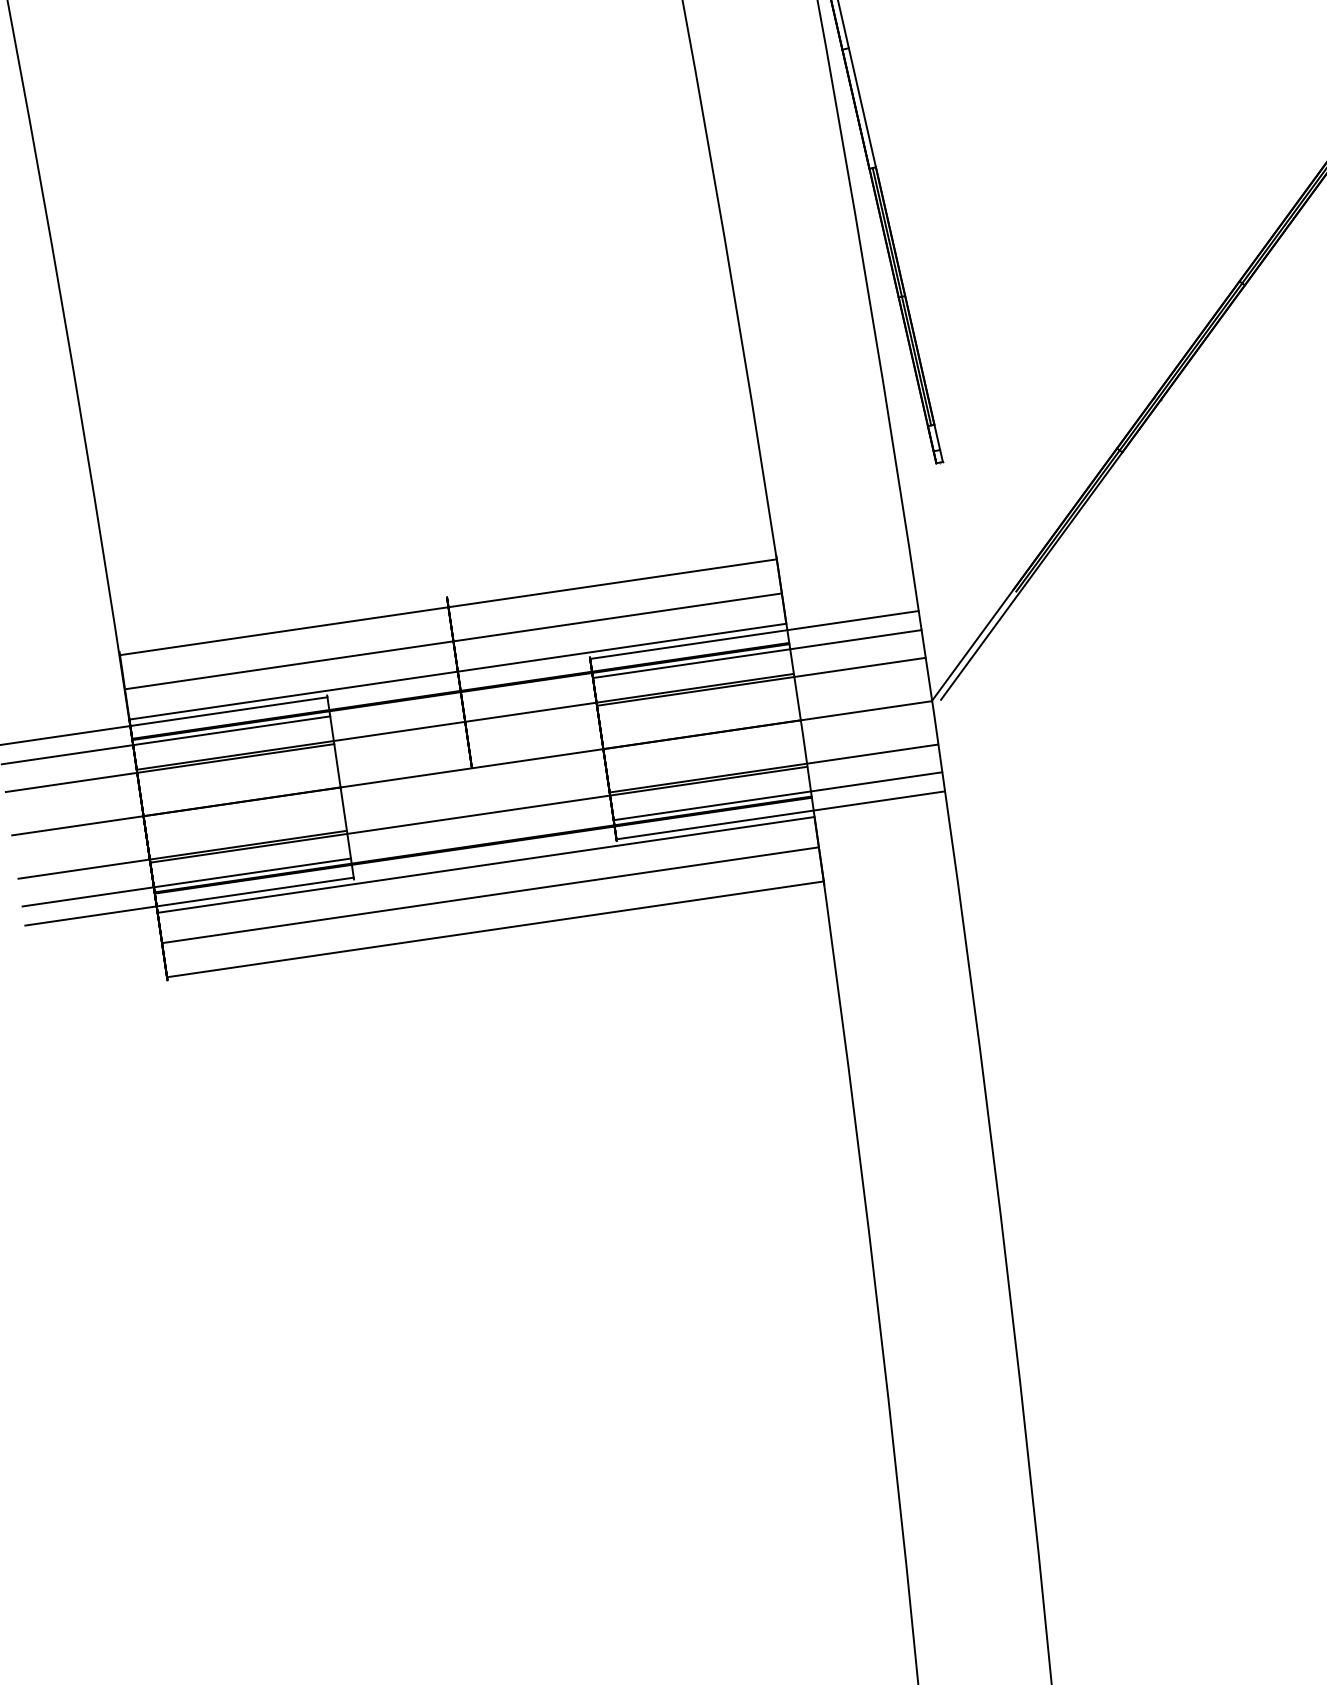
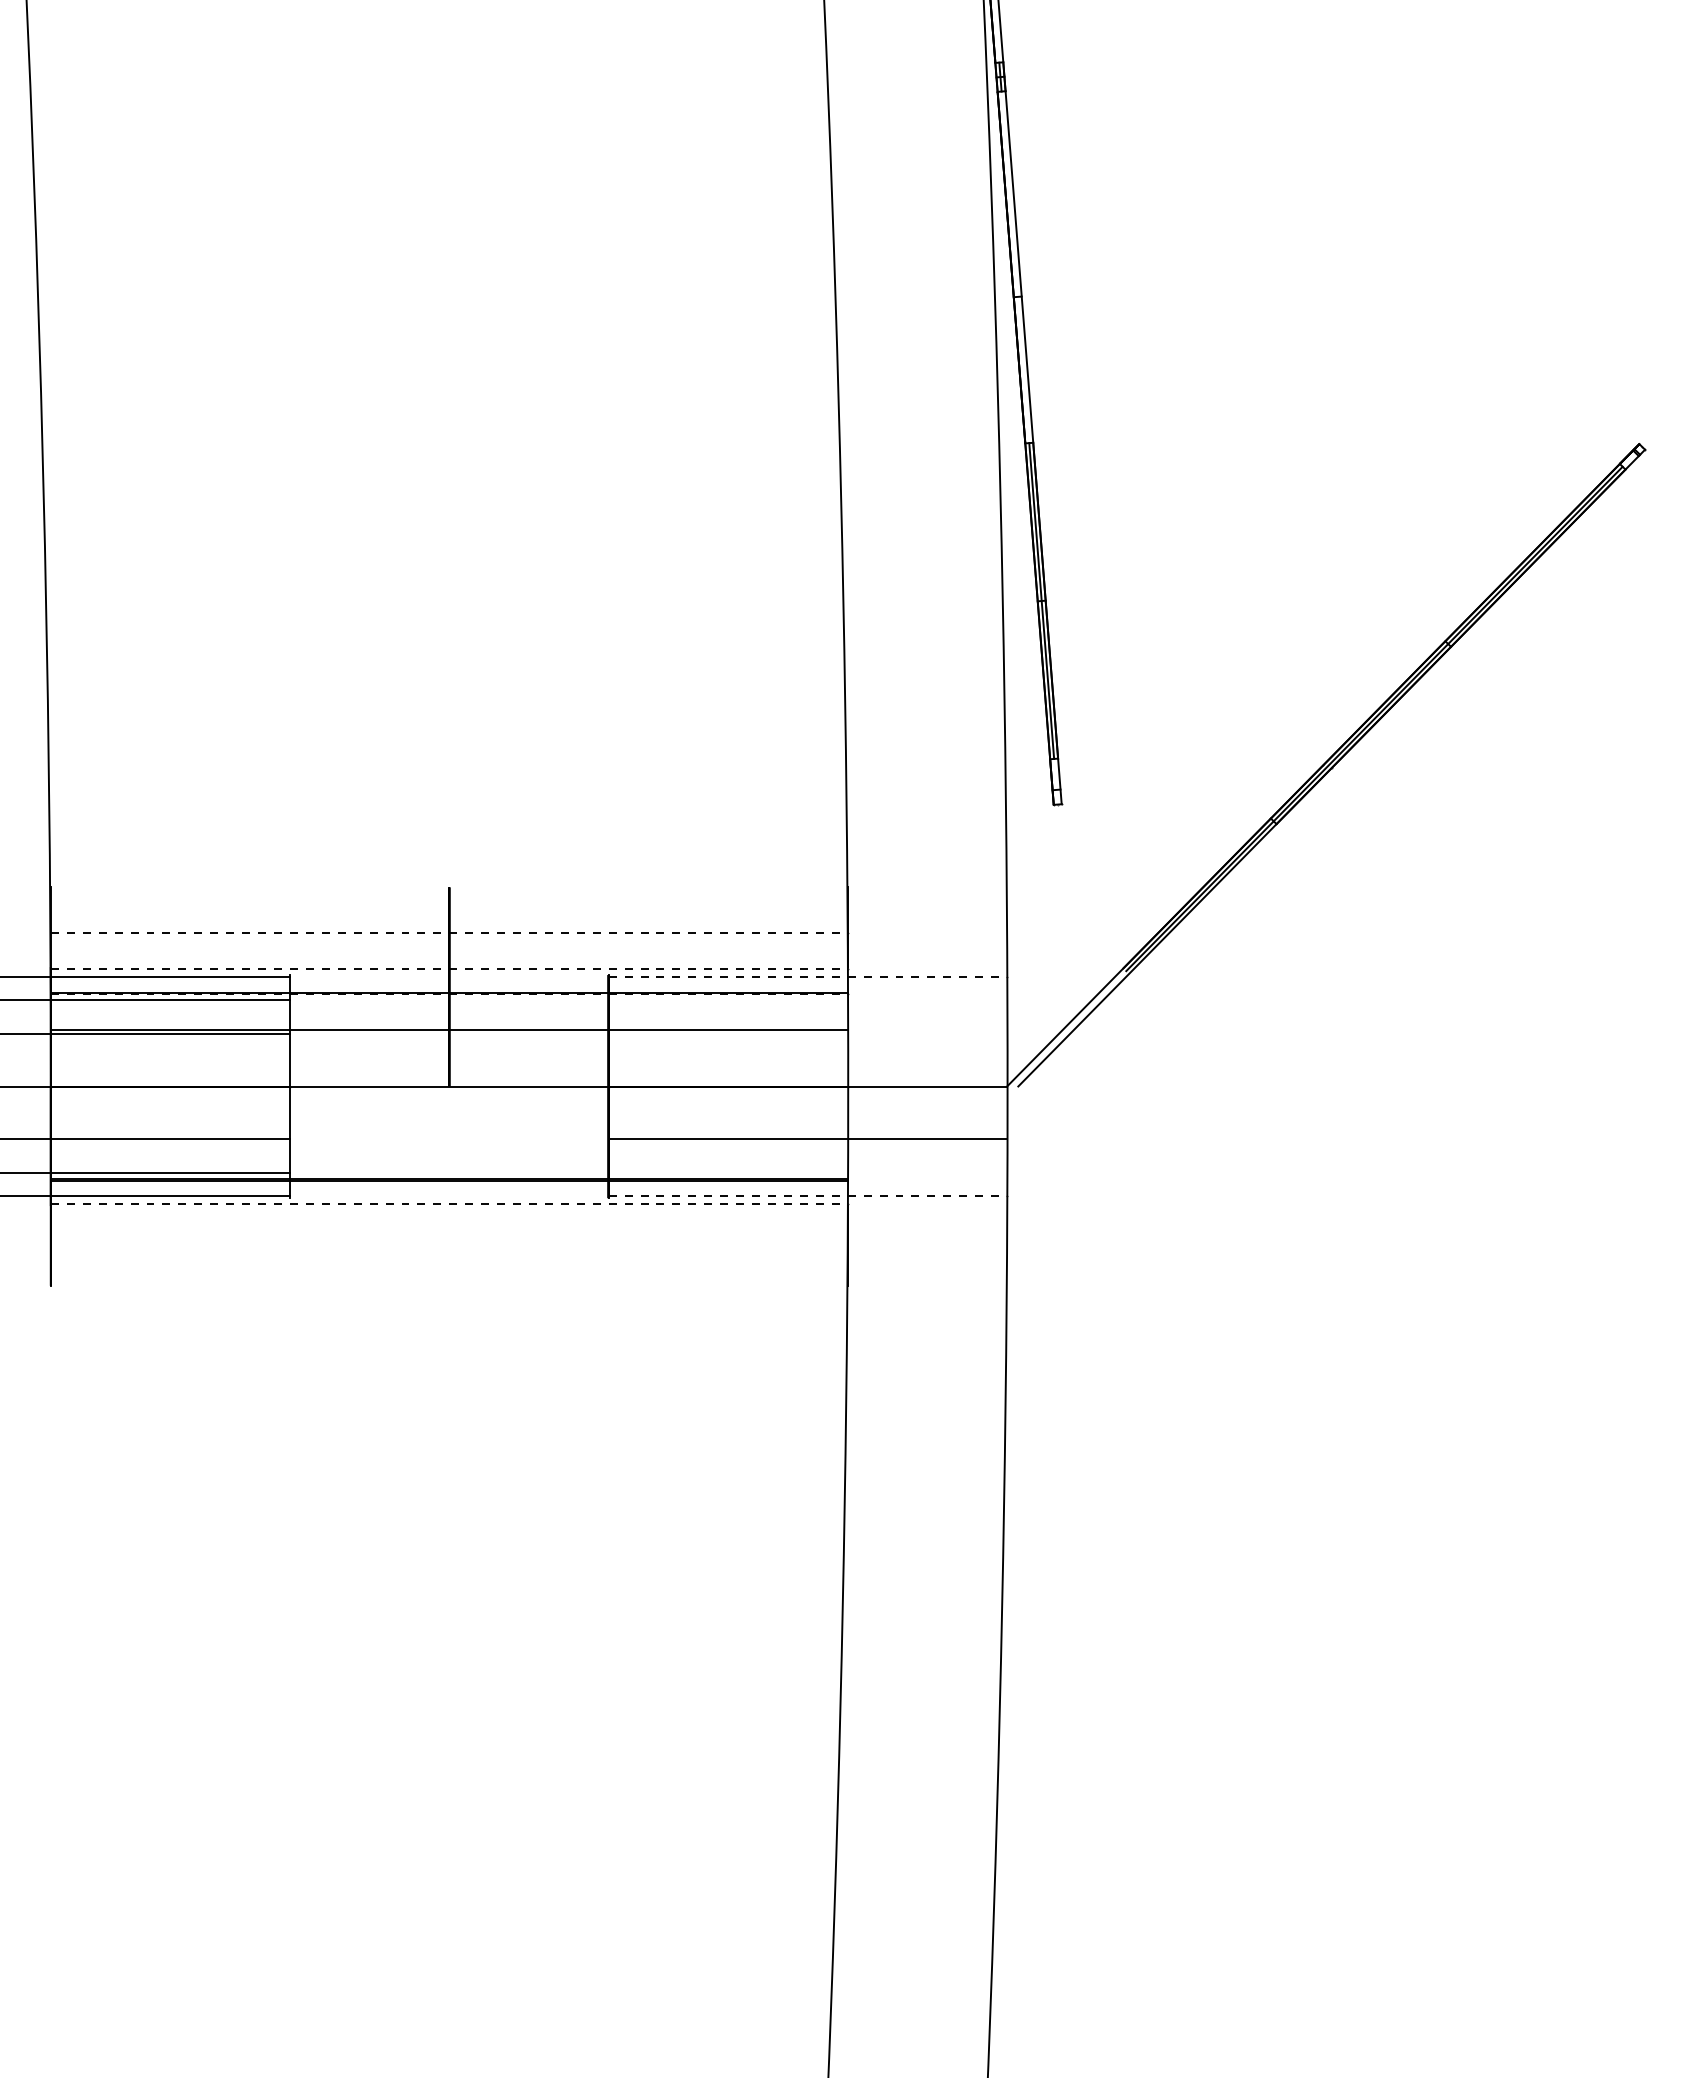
line: (447, 607) -> (448, 891), removed
line: (754, 635) -> (808, 977), solid -> dashed
line: (453, 641) -> (449, 932), solid -> dashed
line: (756, 654) -> (807, 1000), removed
line: (458, 671) -> (449, 969), solid -> dashed
line: (761, 682) -> (807, 1034), removed
line: (461, 692) -> (449, 994), solid -> dashed
line: (777, 796) -> (807, 1172), removed
line: (478, 814) -> (448, 1142), removed
line: (781, 815) -> (808, 1196), solid -> dashed
line: (486, 864) -> (449, 1203), solid -> dashed
line: (489, 895) -> (448, 1240), removed
line: (494, 929) -> (448, 1281), removed

